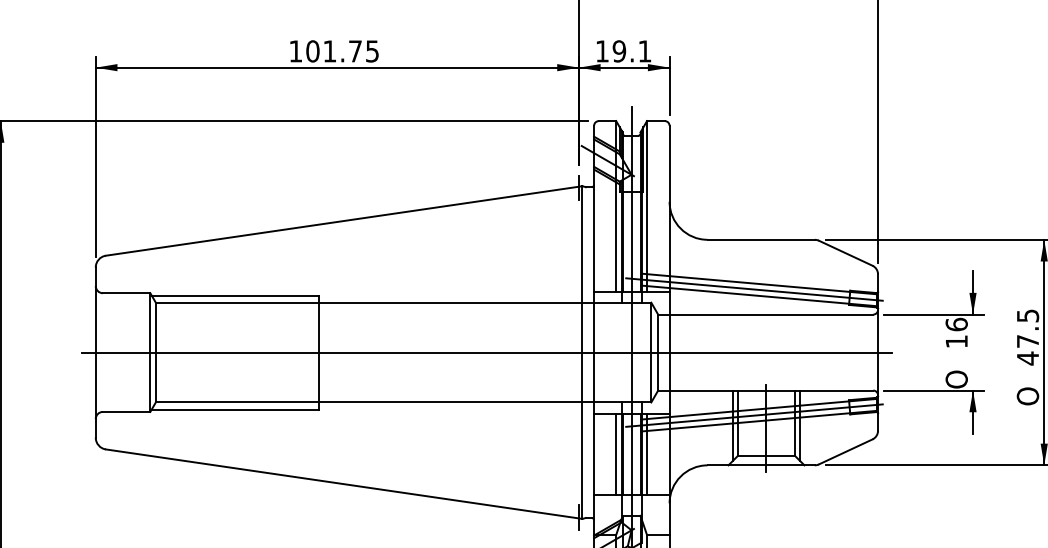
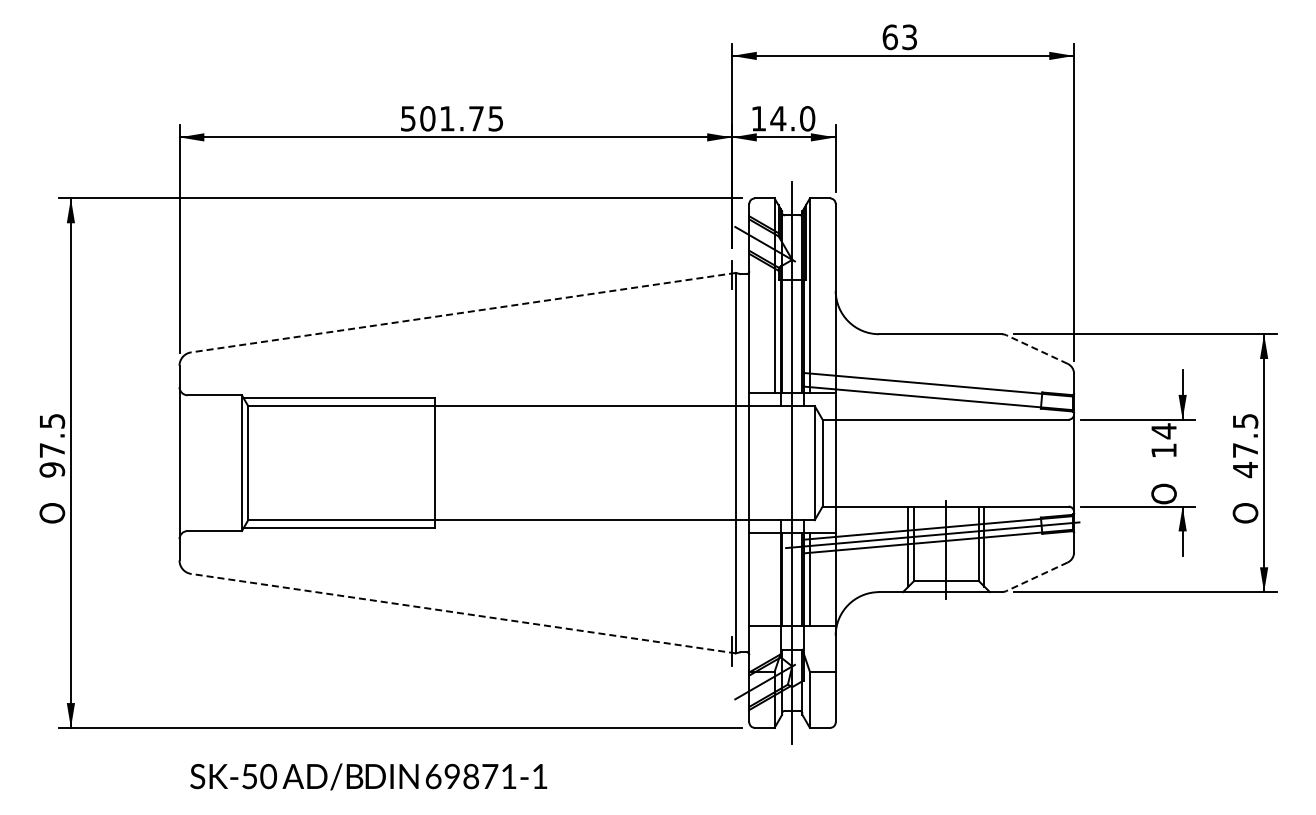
text: (296, 51) -> (408, 118), 101.75 -> 501.75
text: (631, 51) -> (792, 118), 19.1 -> 14.0
line: (344, 220) -> (463, 312), solid -> dashed
line: (846, 253) -> (1037, 349), solid -> dashed
line: (754, 289) -> (932, 390), removed
text: (956, 324) -> (1163, 431), 16 -> 14
line: (486, 352) -> (626, 463), removed
line: (846, 451) -> (1037, 576), solid -> dashed
line: (616, 454) -> (774, 579), removed
line: (344, 484) -> (463, 613), solid -> dashed

